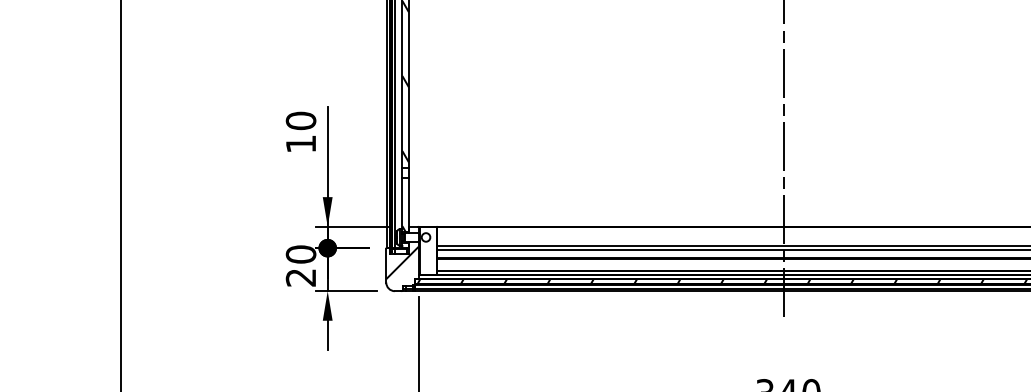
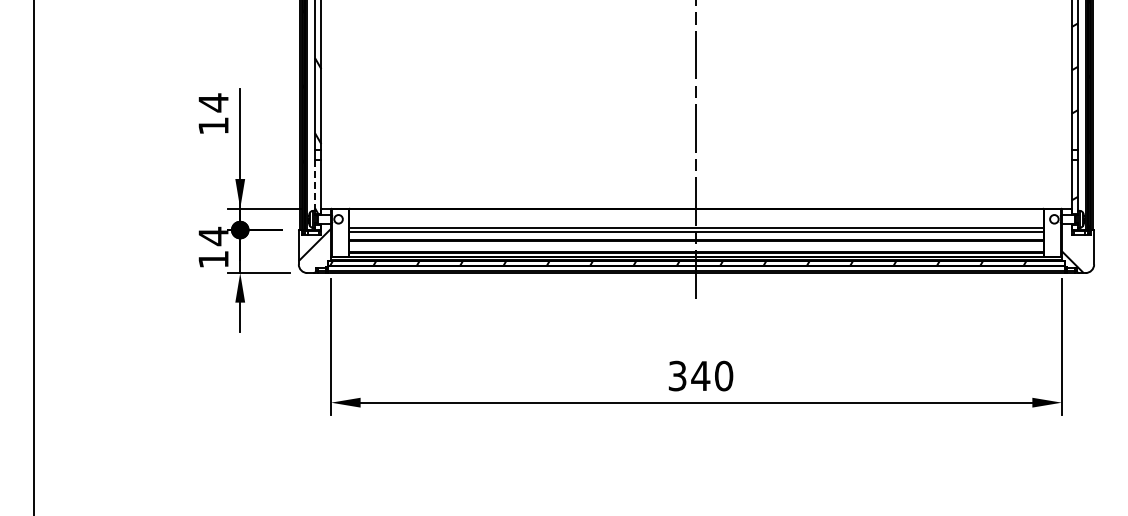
text: (300, 120) -> (213, 102), 10 -> 14
line: (401, 203) -> (314, 185), solid -> dashed
text: (300, 265) -> (213, 247), 20 -> 14

